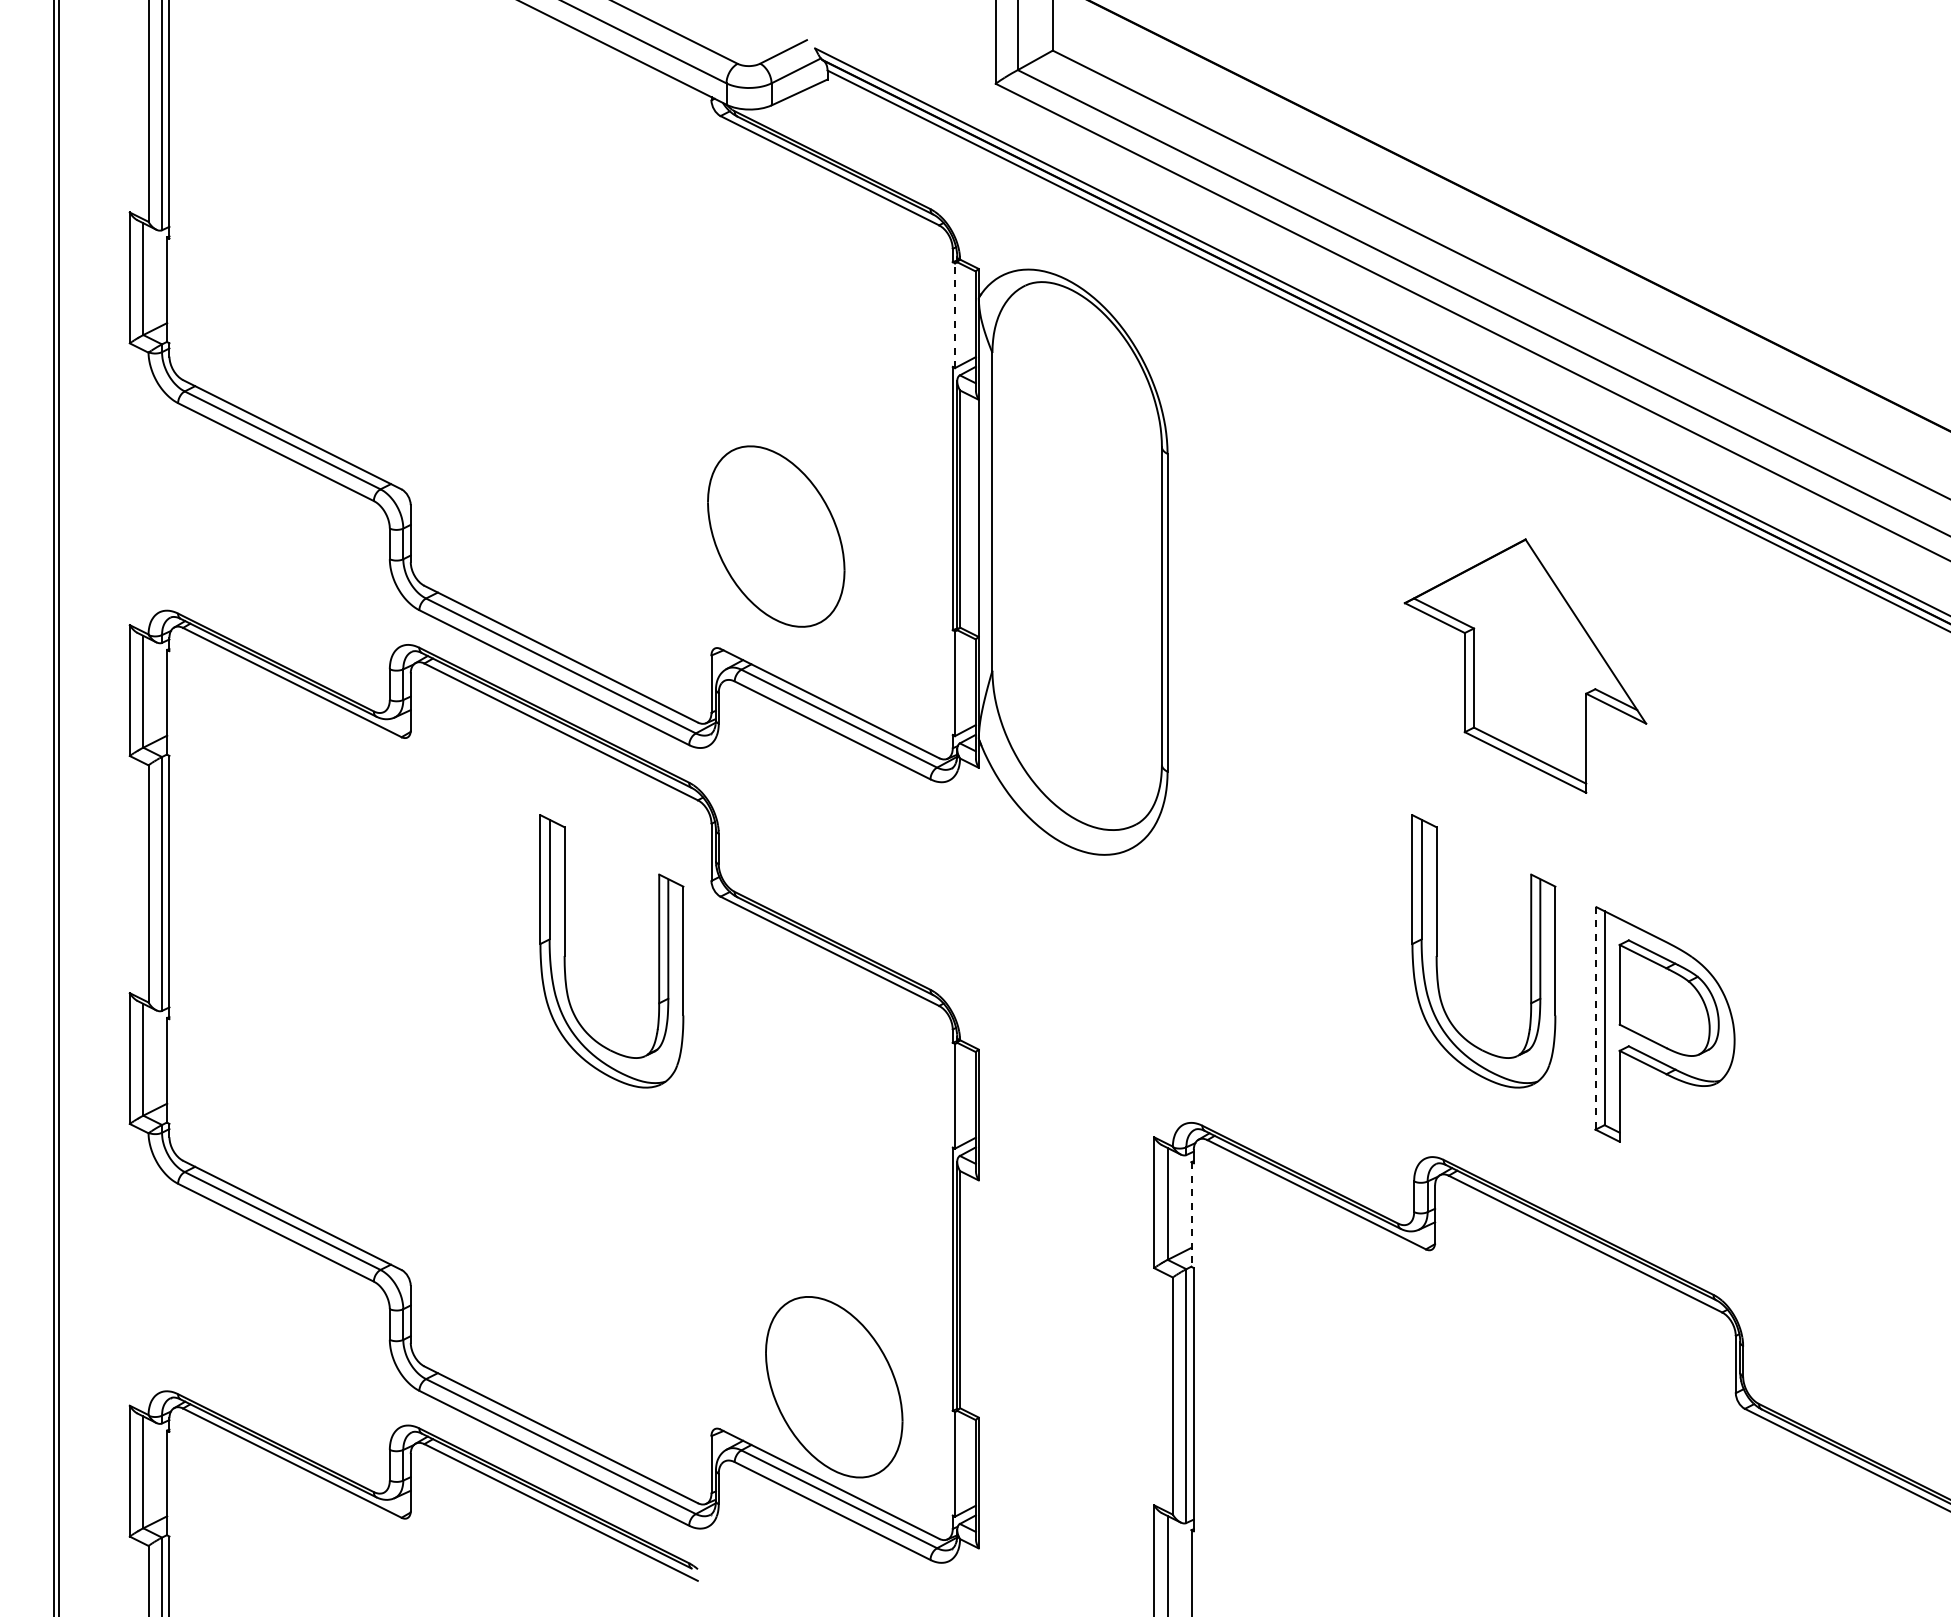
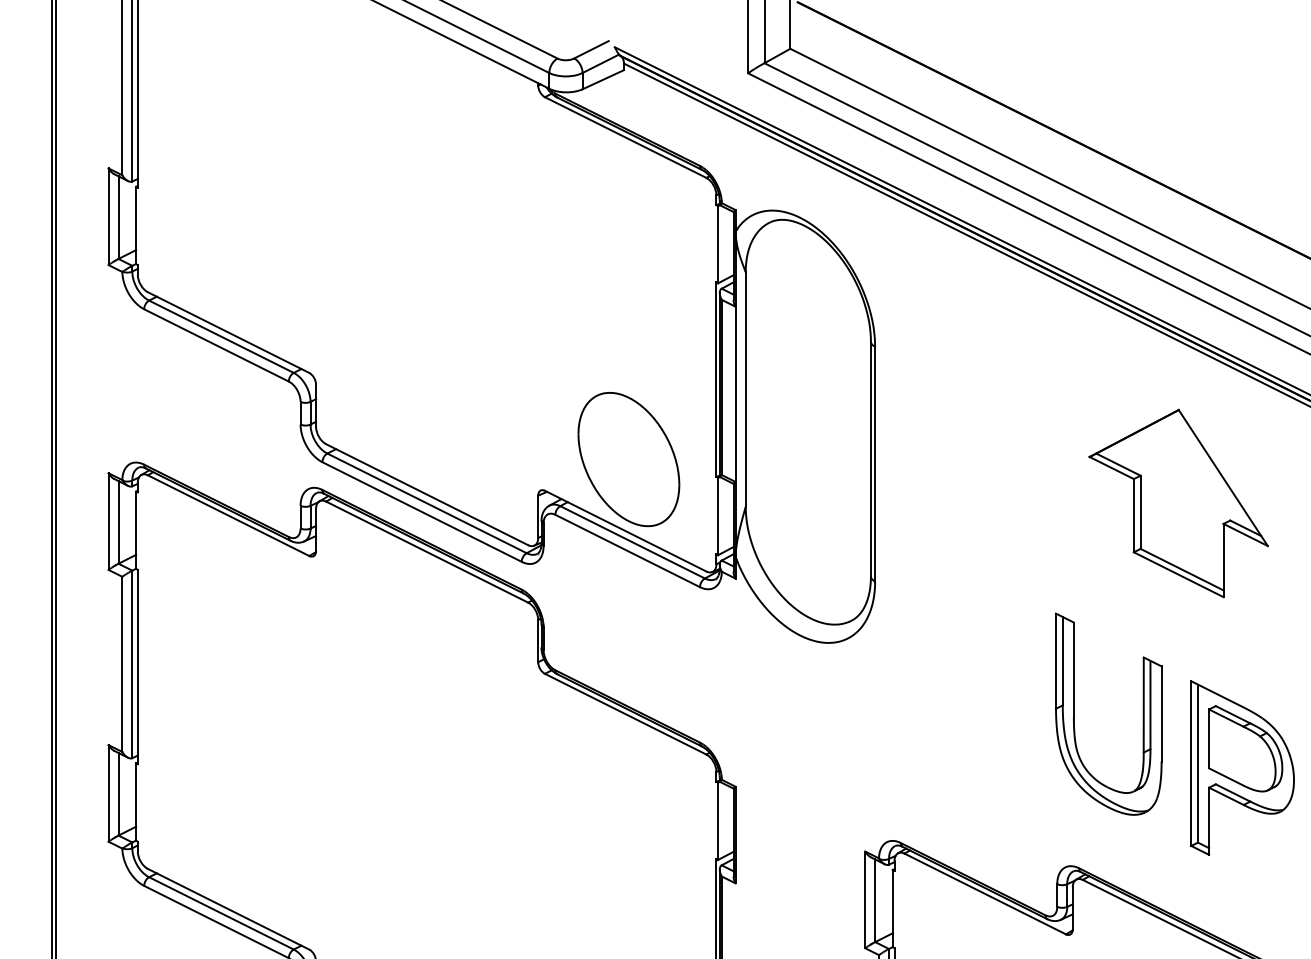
line: (955, 315) -> (718, 244), dashed -> solid
part: (776, 536) -> (629, 459), moved
part: (1525, 665) -> (1178, 503), moved
part: (565, 951) -> (430, 714), removed
line: (1595, 1018) -> (1191, 763), dashed -> solid
line: (1191, 1215) -> (892, 909), dashed -> solid

